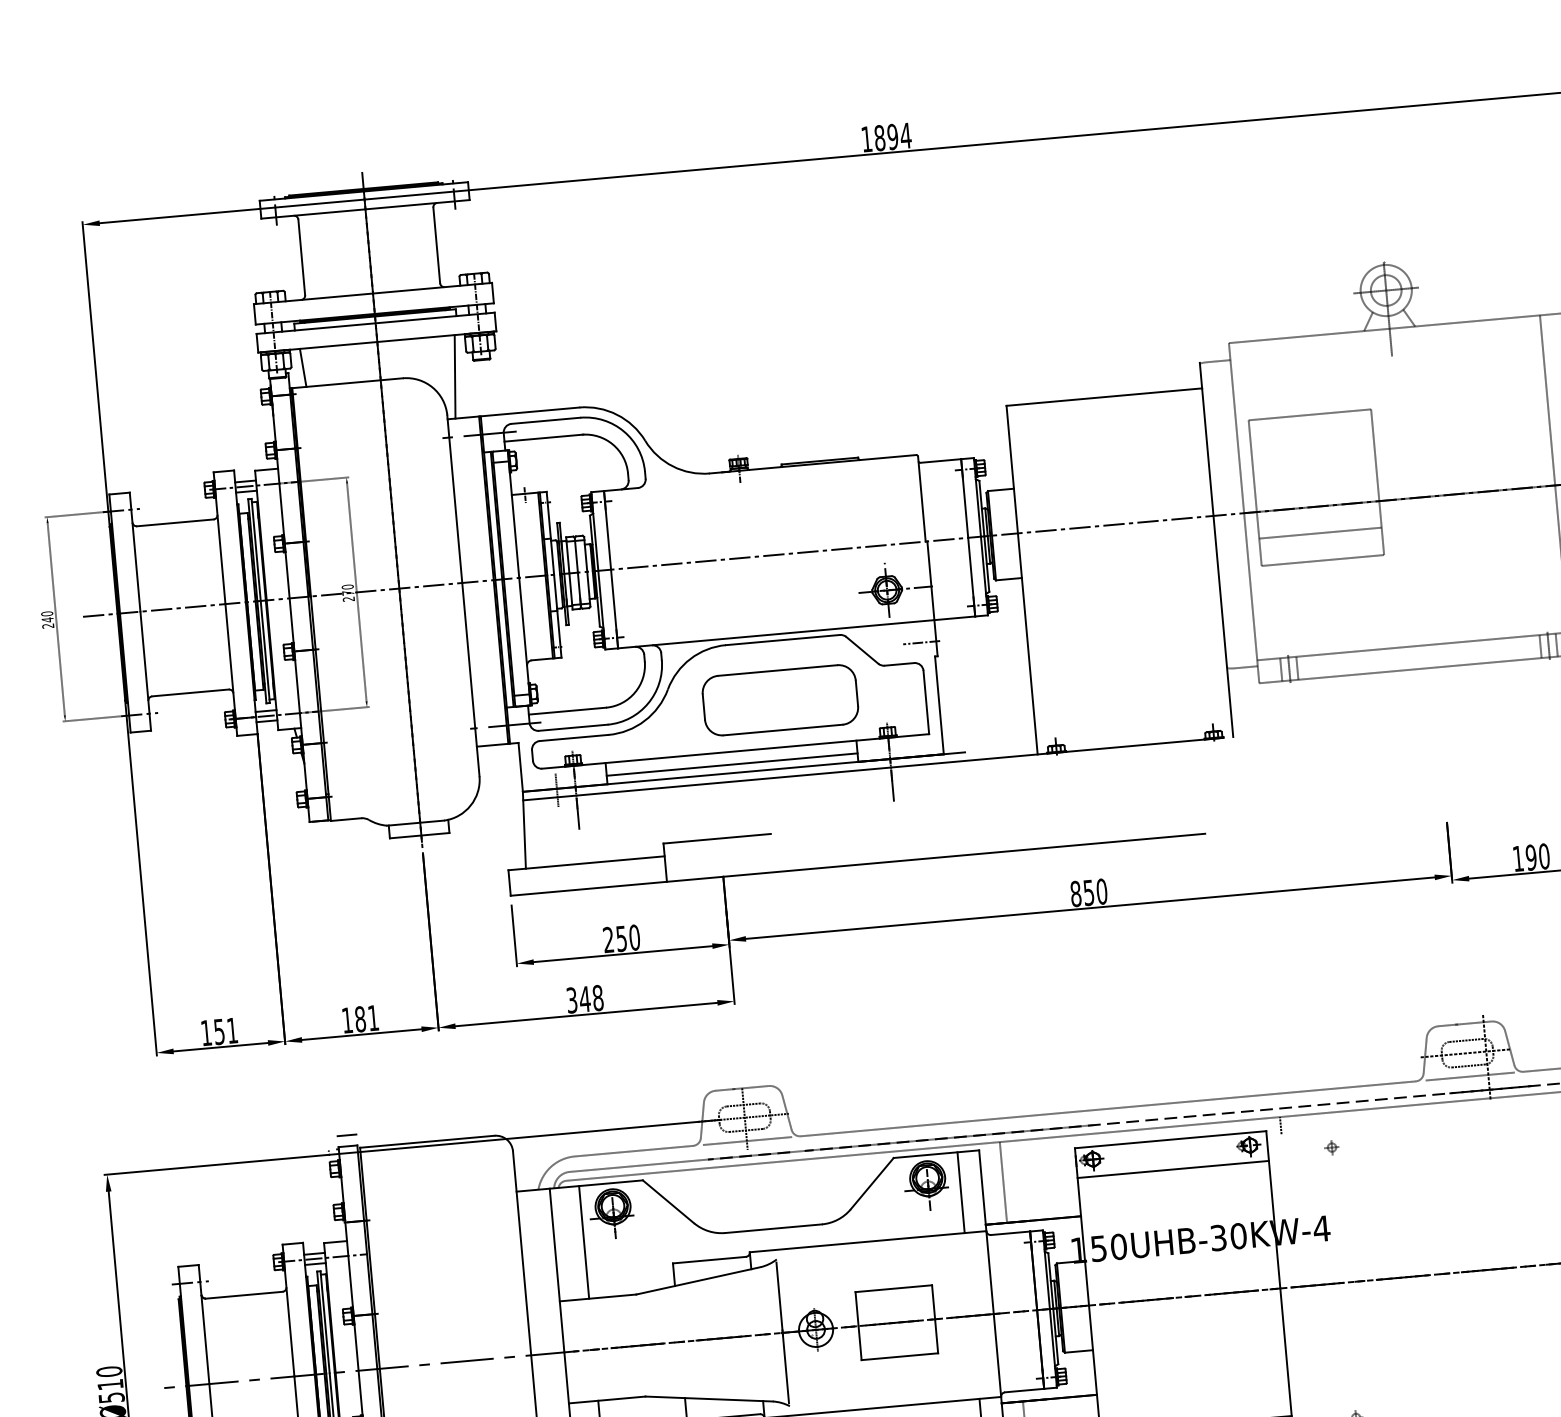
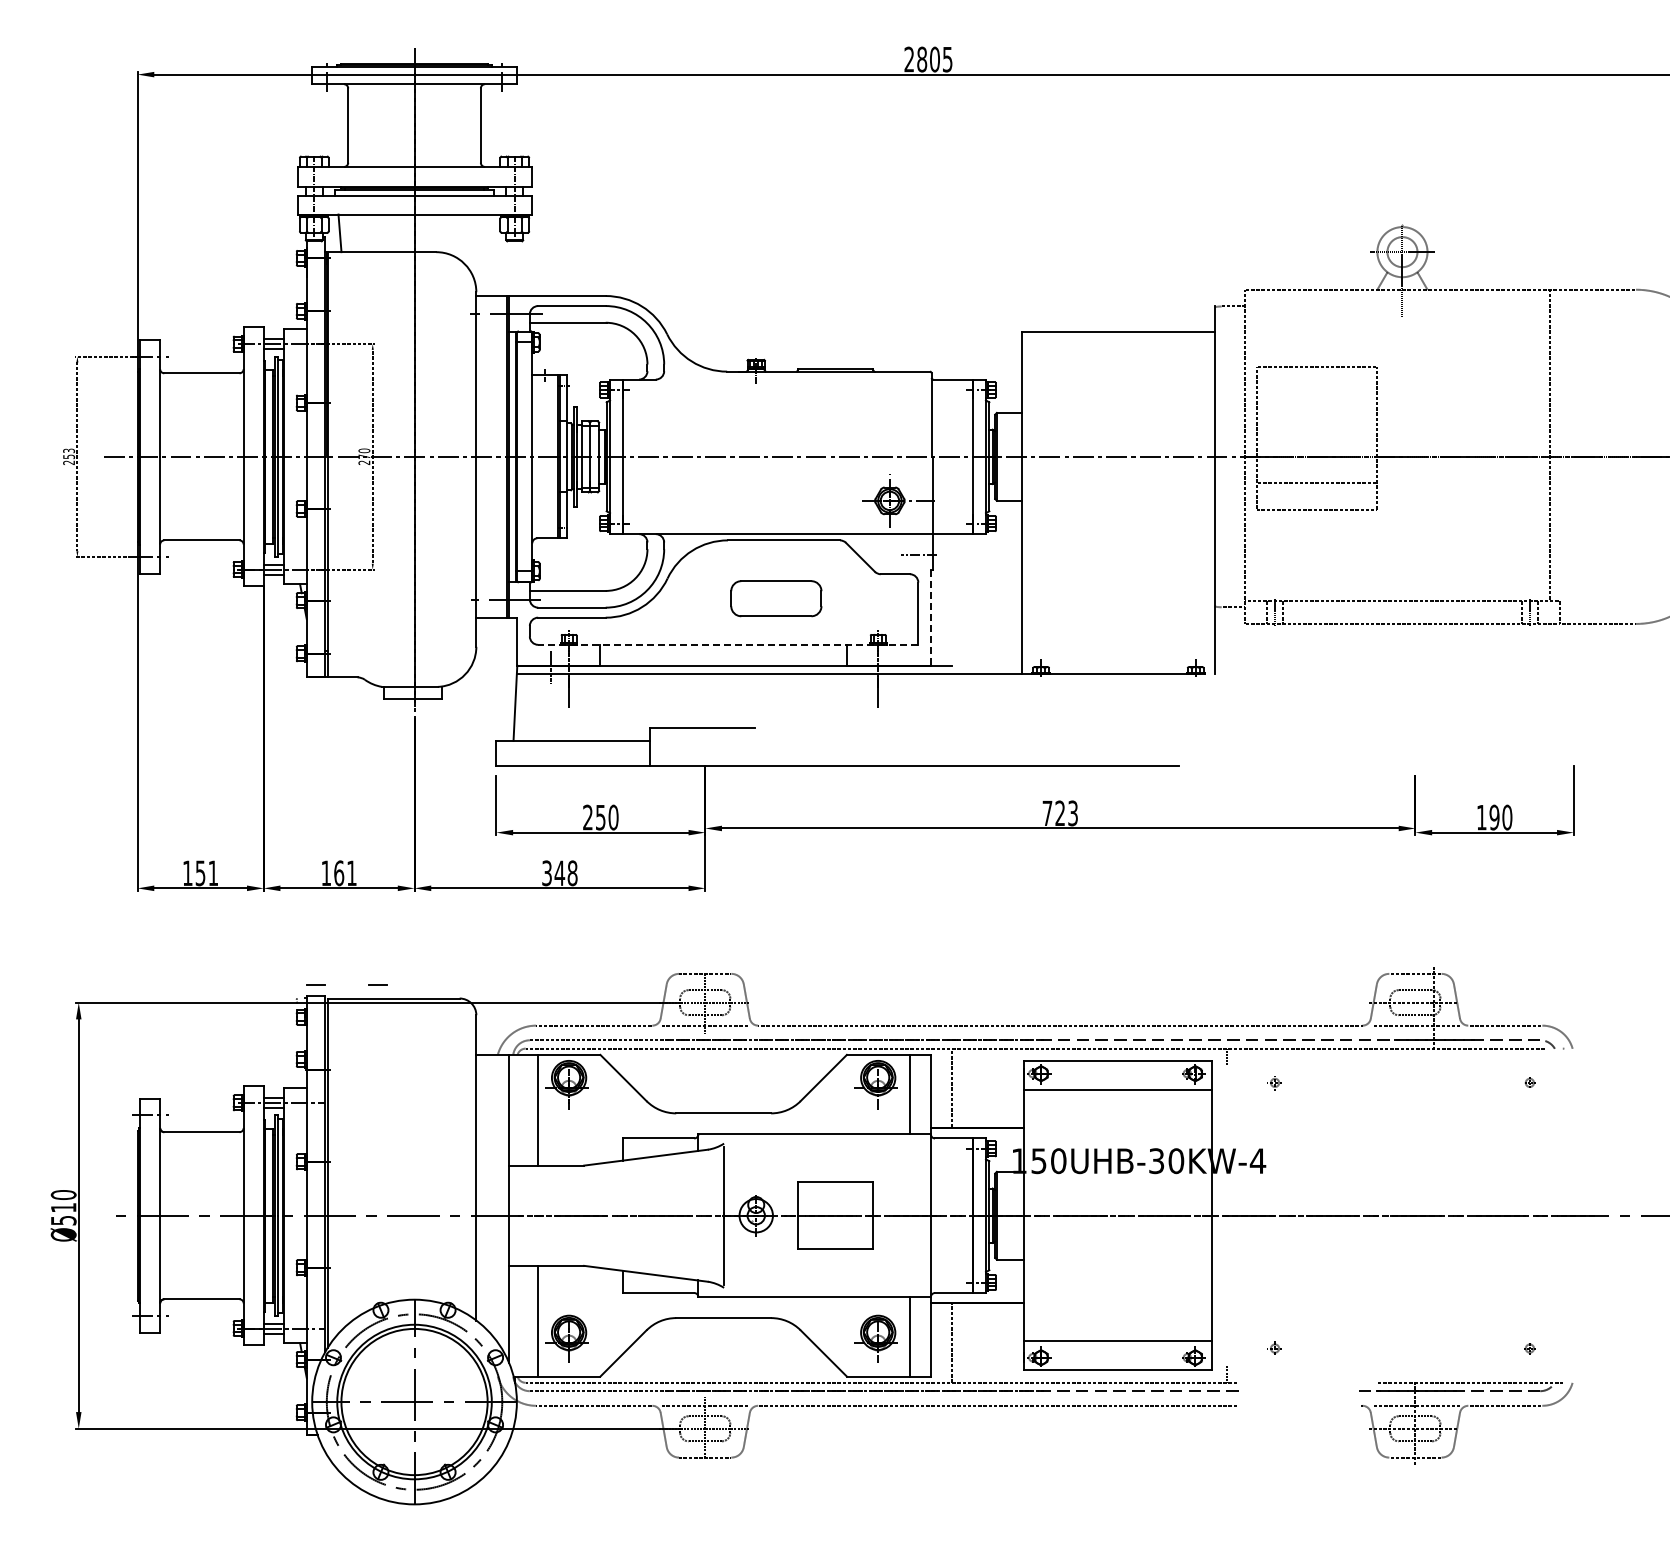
text: (886, 137) -> (928, 59), 1894 -> 2805
line: (455, 377) -> (487, 255), removed
text: (47, 616) -> (69, 453), 240 -> 253
part: (780, 699) -> (776, 598), size x0.6
line: (939, 706) -> (930, 618), solid -> dashed
line: (734, 751) -> (727, 644), solid -> dashed
line: (732, 764) -> (723, 657), removed
text: (1089, 892) -> (1060, 813), 850 -> 723
text: (360, 1019) -> (339, 873), 181 -> 161
line: (409, 1128) -> (377, 984), added

